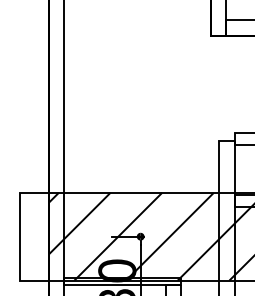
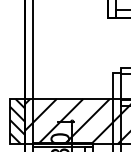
hatch: (33, 236) -> (17, 121), added

